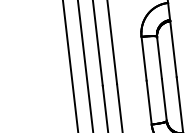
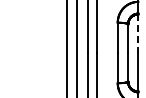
line: (173, 50) -> (138, 34), solid -> dashed

